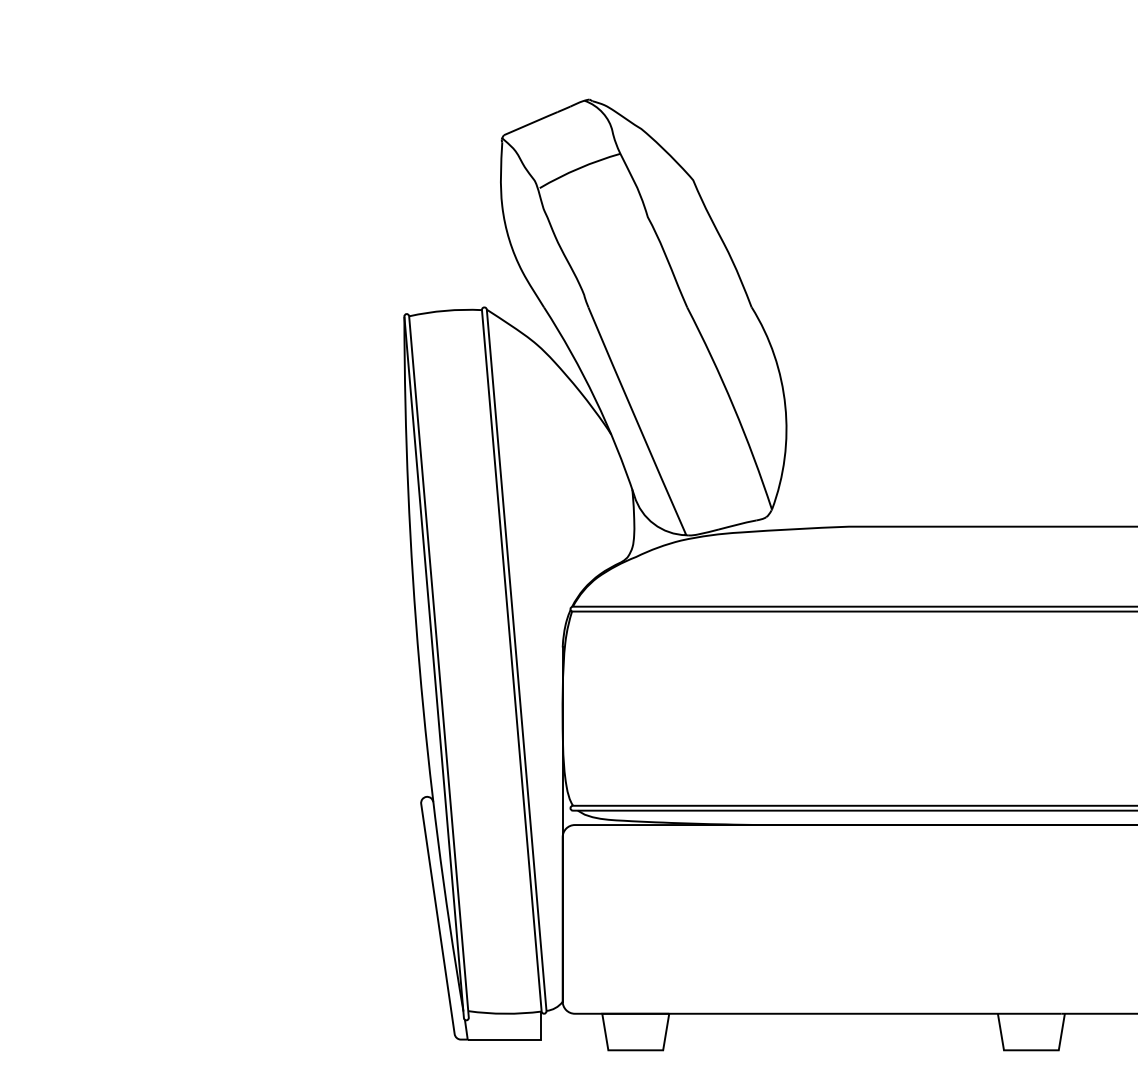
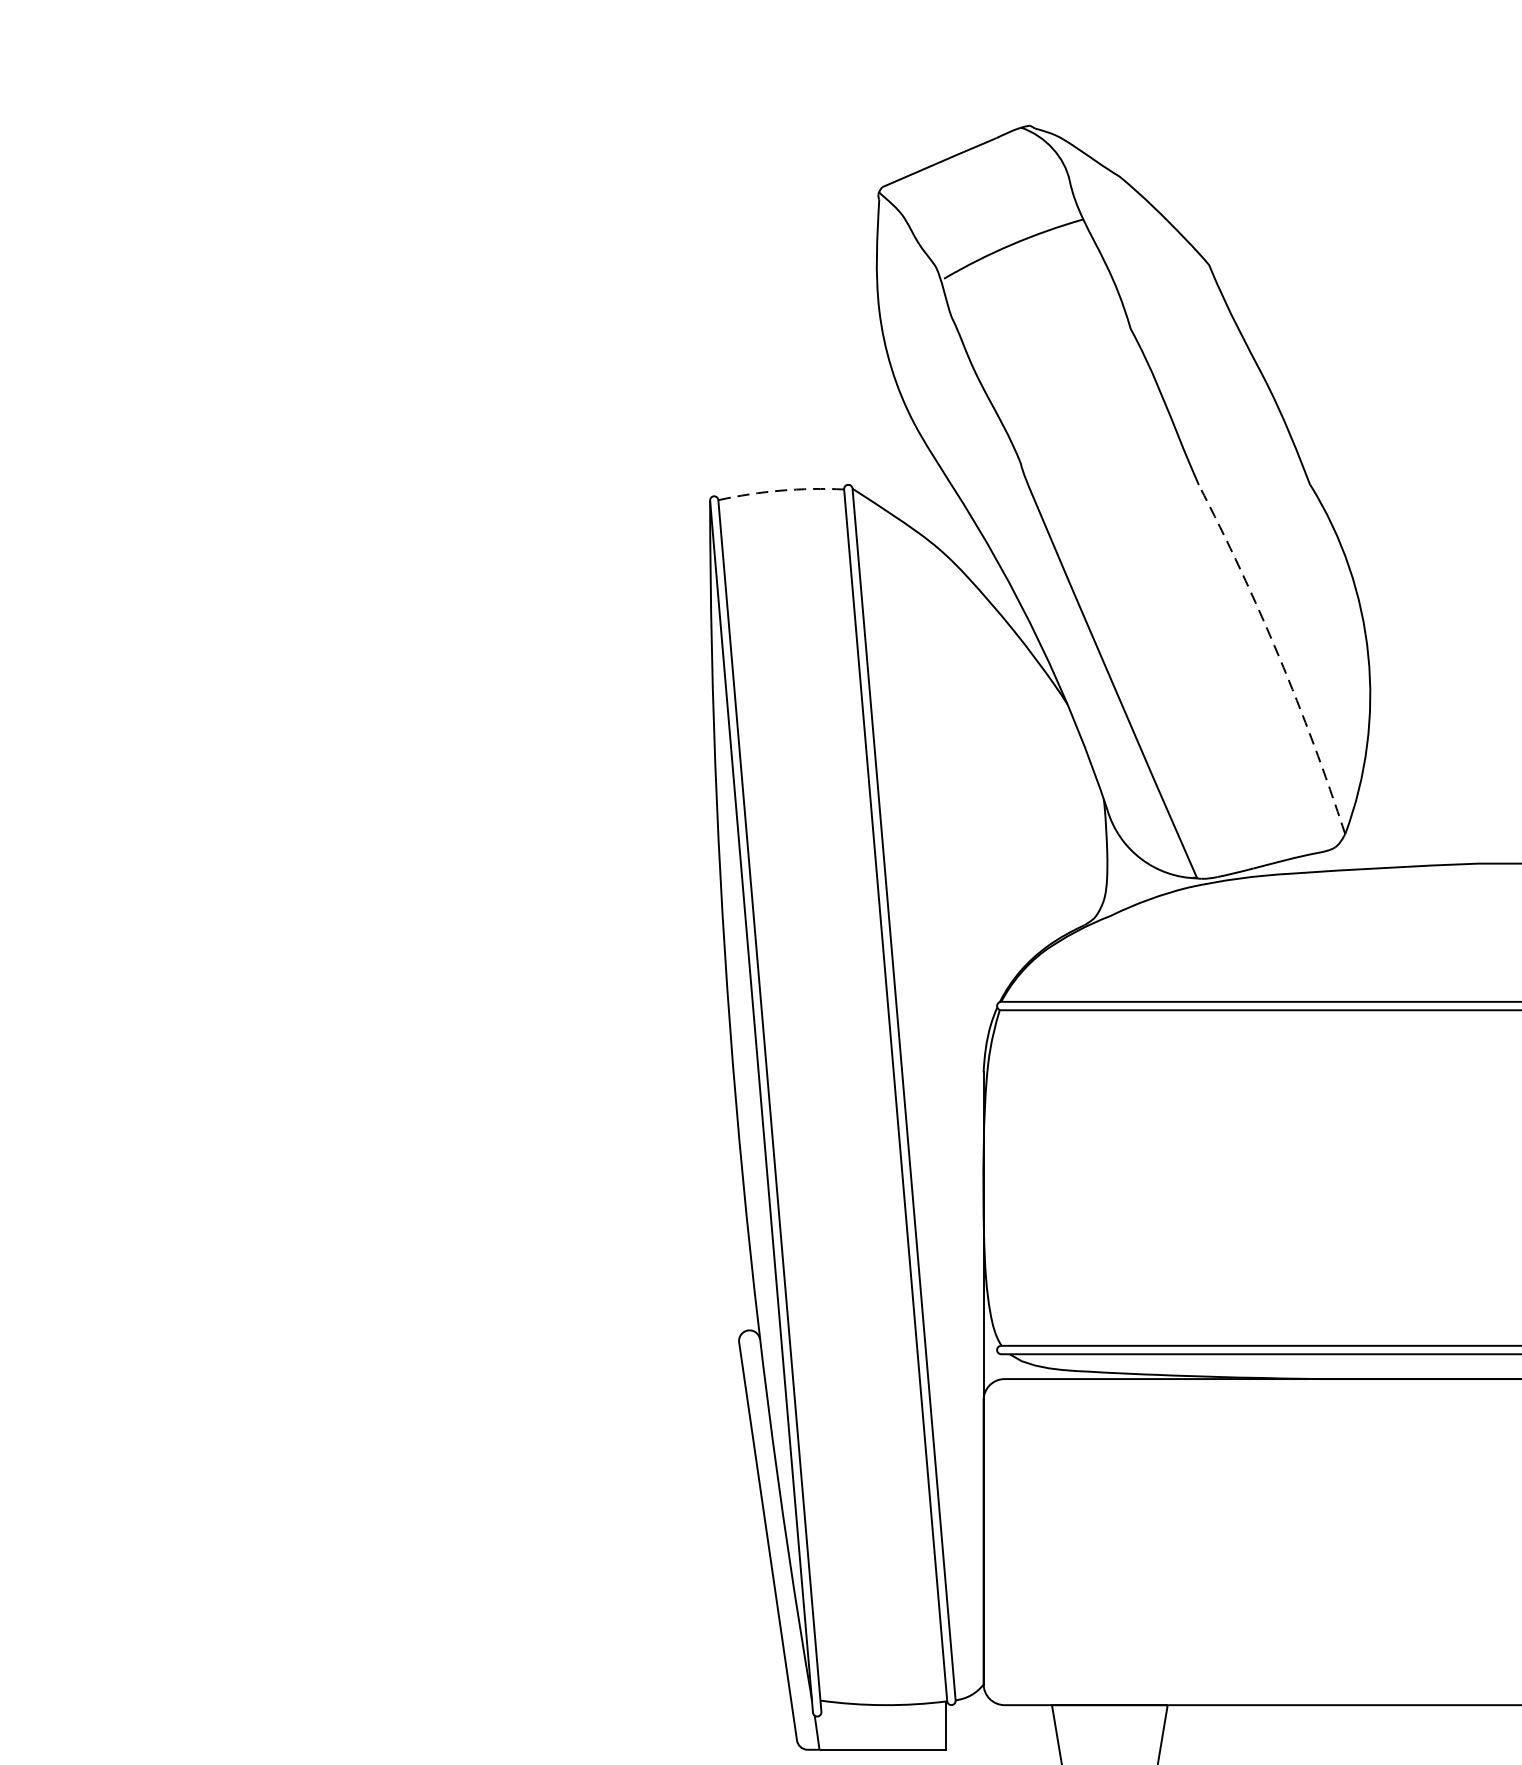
arc: (445, 310) -> (781, 490), solid -> dashed
arc: (733, 406) -> (1278, 655), solid -> dashed

